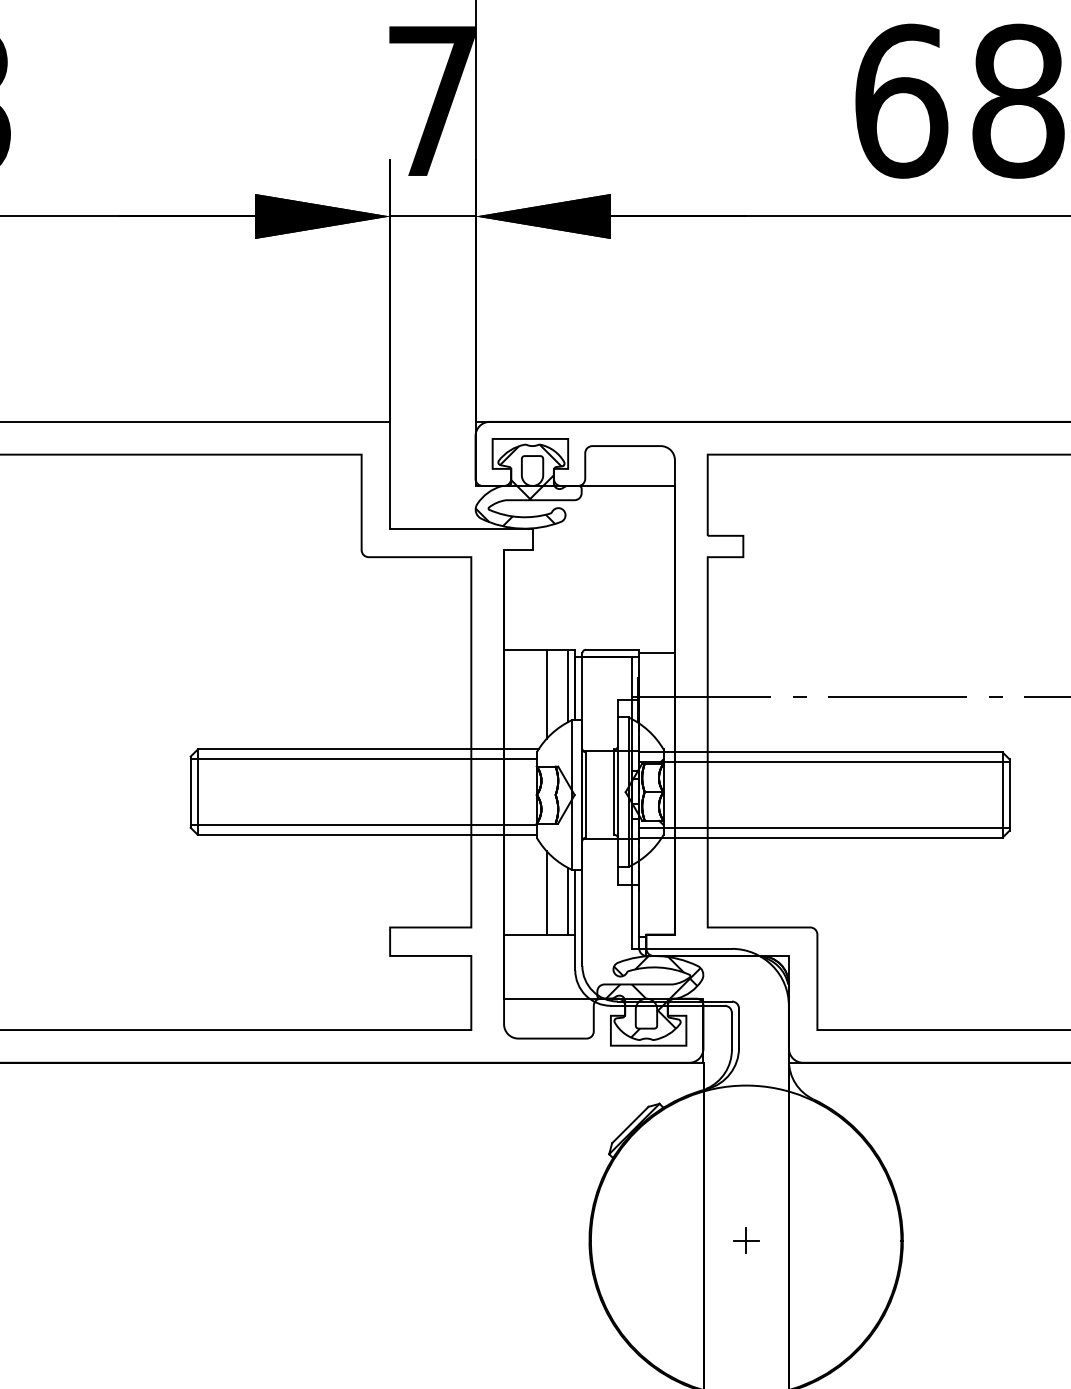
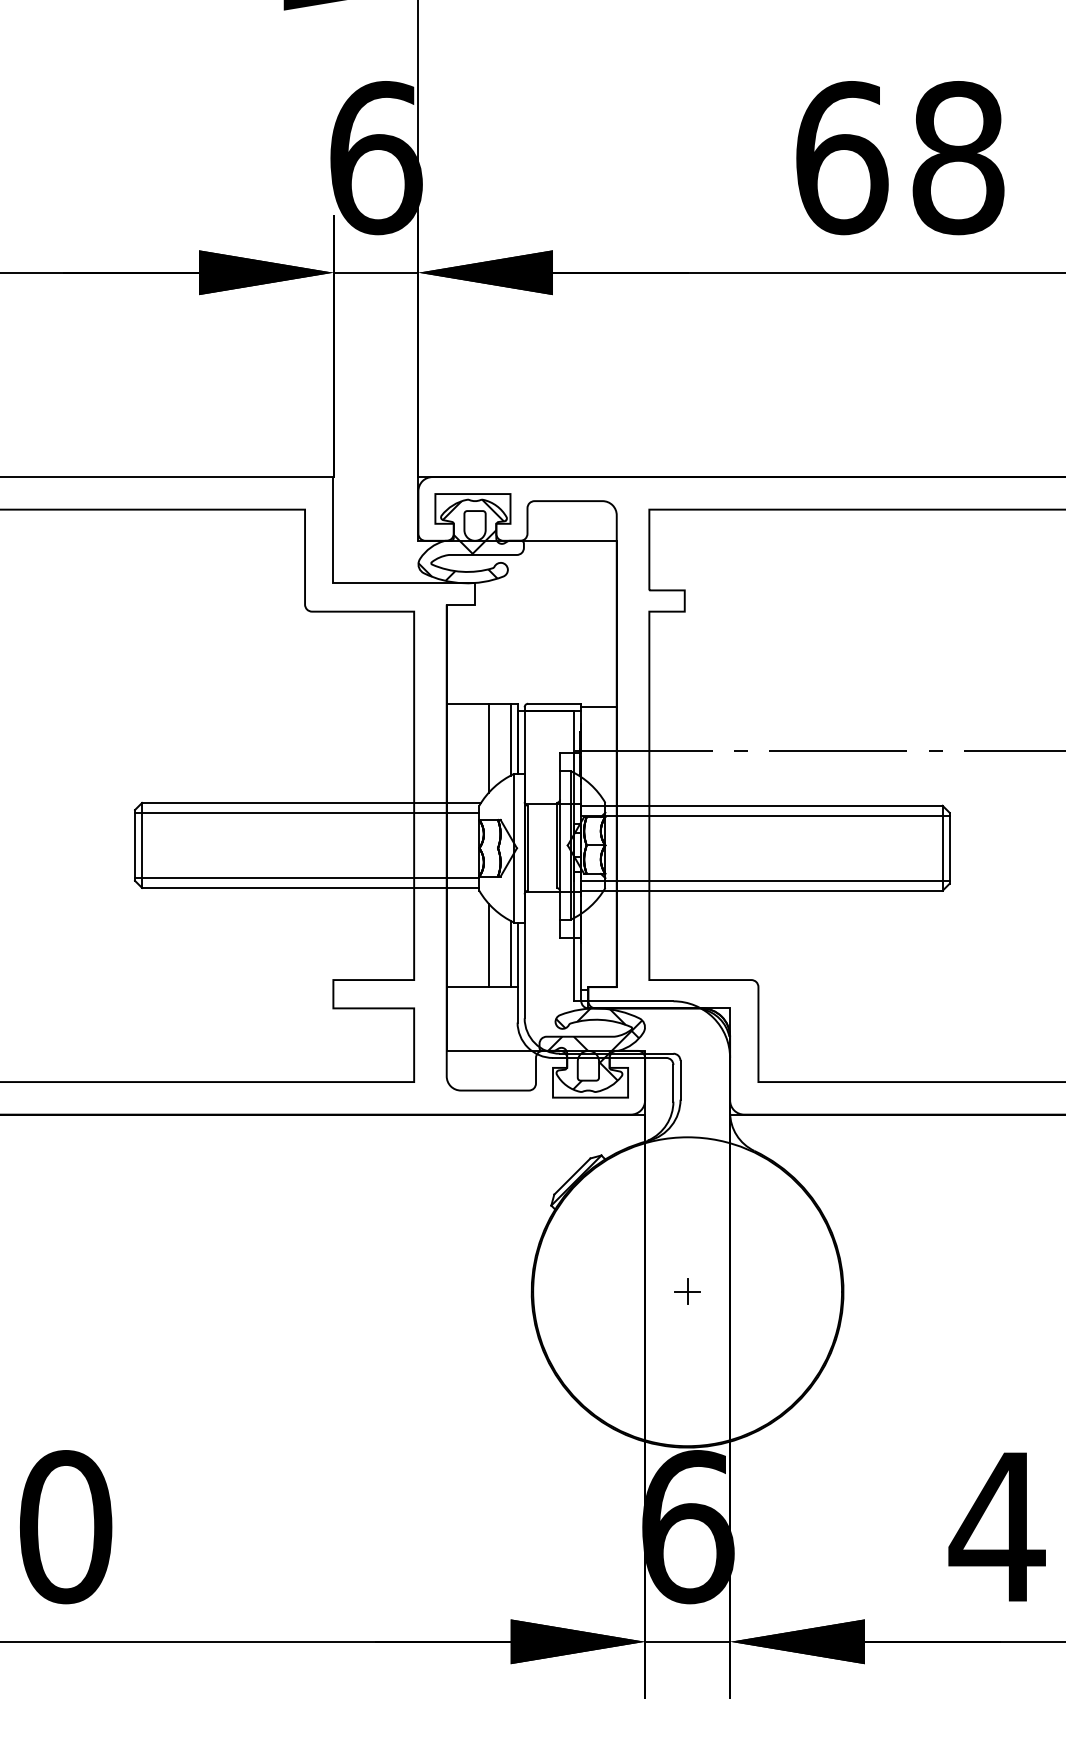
text: (433, 101) -> (376, 158), 7 -> 6

